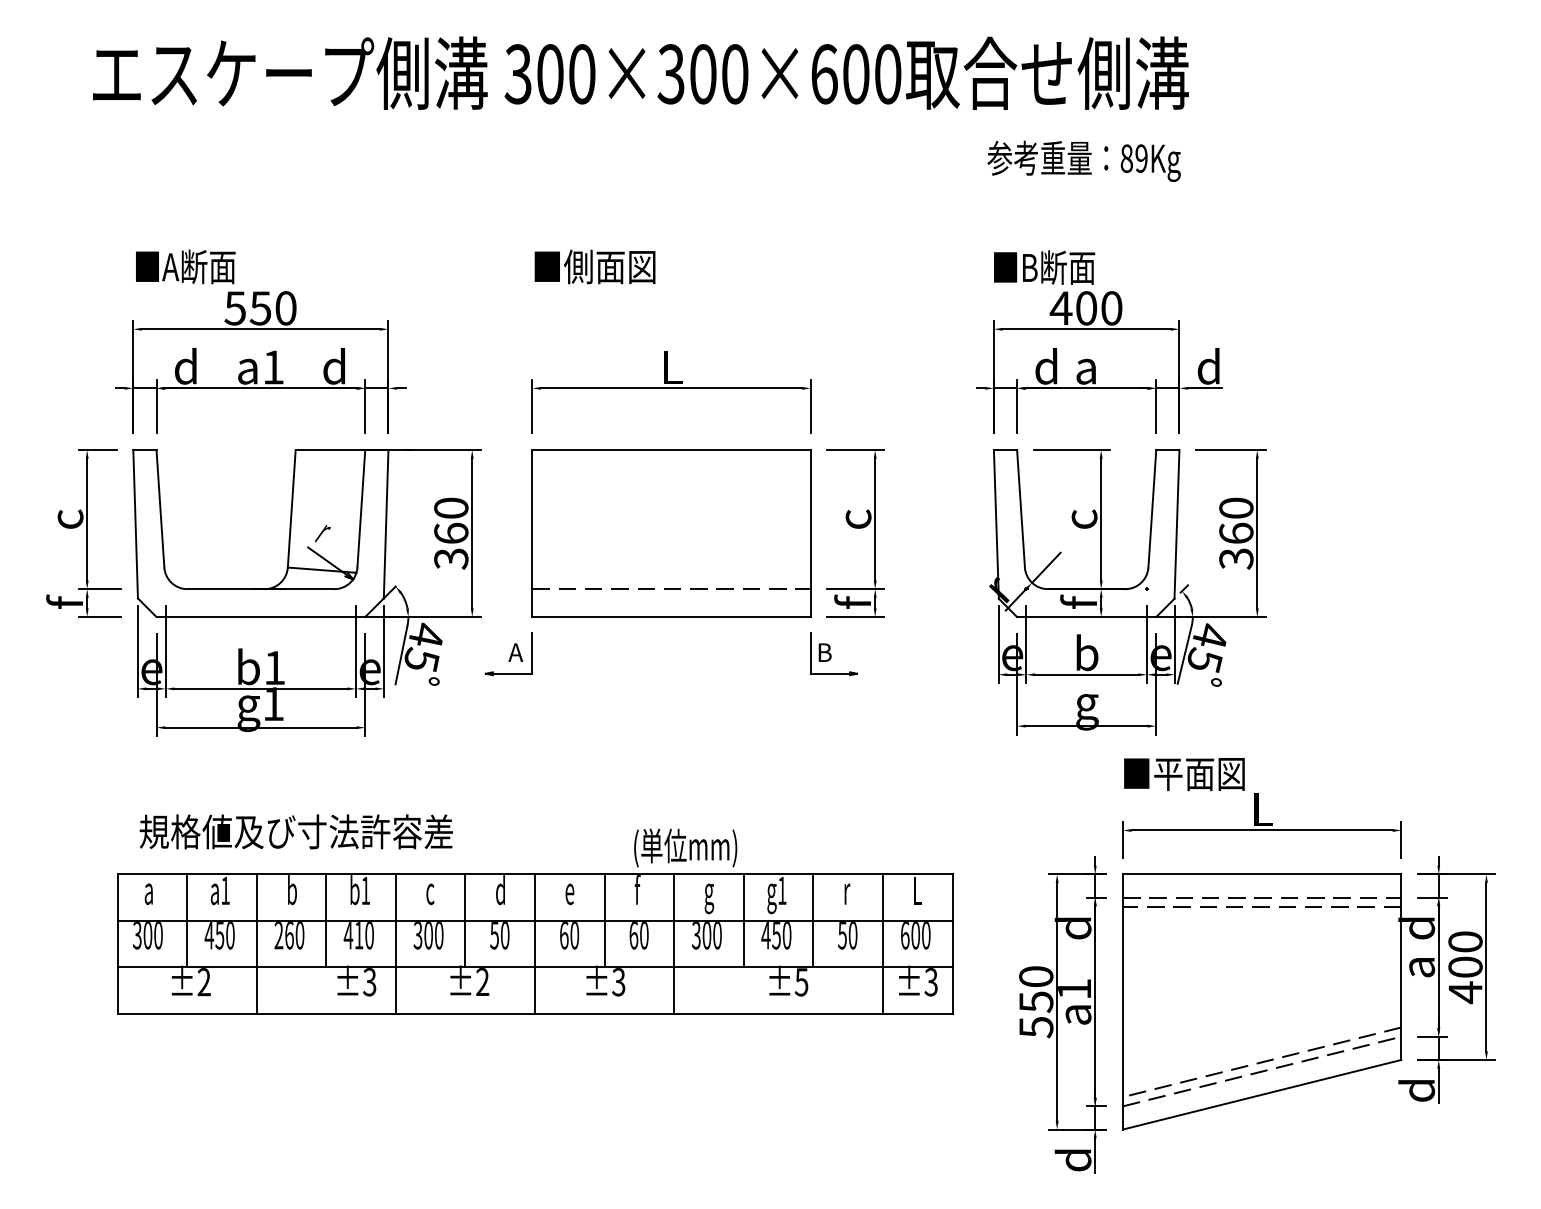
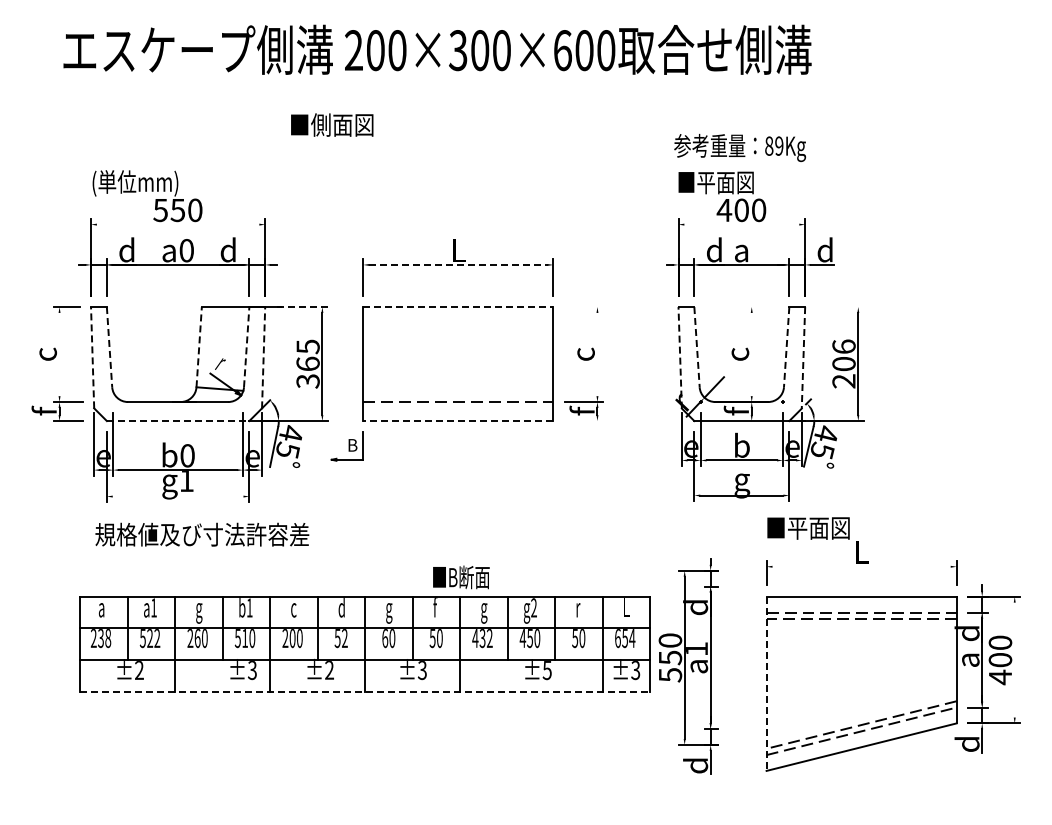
text: (517, 75) -> (353, 51), 300×300×600 -> 200×300×600
text: (1083, 160) -> (739, 147), moved
text: (595, 266) -> (332, 124), moved
text: (1062, 267) -> (725, 182), ■B断面 -> ■平面図
text: (198, 269) -> (135, 183), ■A断面 -> (単位mm)
line: (259, 329) -> (177, 224), removed
line: (1086, 329) -> (741, 224), removed
text: (273, 367) -> (186, 250), a1 -> a0
line: (671, 387) -> (458, 264), solid -> dashed
line: (443, 450) -> (302, 307), solid -> dashed
line: (671, 450) -> (458, 307), solid -> dashed
line: (854, 450) -> (583, 307), removed
line: (1071, 450) -> (731, 307), removed
line: (1231, 450) -> (840, 307), removed
line: (292, 507) -> (199, 346), solid -> dashed
line: (361, 507) -> (246, 346), solid -> dashed
text: (450, 507) -> (307, 346), 360 -> 365
line: (160, 509) -> (109, 347), solid -> dashed
line: (1021, 509) -> (697, 347), solid -> dashed
line: (1152, 509) -> (786, 347), solid -> dashed
line: (87, 519) -> (59, 354), removed
line: (875, 519) -> (597, 354), removed
line: (1100, 519) -> (751, 354), removed
line: (135, 523) -> (92, 357), solid -> dashed
line: (385, 523) -> (263, 357), solid -> dashed
line: (996, 523) -> (680, 357), solid -> dashed
line: (1177, 523) -> (803, 357), solid -> dashed
text: (1235, 532) -> (843, 363), 360 -> 206
line: (261, 617) -> (178, 421), solid -> dashed
line: (671, 617) -> (458, 421), solid -> dashed
line: (854, 617) -> (583, 421), removed
text: (516, 652) -> (352, 445), A -> B
part: (834, 654) -> (569, 446), removed
text: (274, 667) -> (187, 455), b1 -> b0
line: (259, 727) -> (177, 496), removed
line: (1261, 830) -> (861, 566), removed
text: (296, 831) -> (202, 534), moved
text: (686, 847) -> (468, 578), (単位mm) -> ■B断面
text: (781, 890) -> (533, 607), g1 -> g2
text: (292, 894) -> (199, 610), b -> g
text: (570, 898) -> (389, 613), e -> g
text: (147, 935) -> (100, 638), 300 -> 238
text: (218, 935) -> (149, 638), 450 -> 522
text: (347, 935) -> (237, 638), 410 -> 510
text: (504, 935) -> (344, 638), 50 -> 52
text: (633, 935) -> (432, 638), 60 -> 50
text: (706, 935) -> (482, 638), 300 -> 432
text: (920, 935) -> (628, 638), 600 -> 654
text: (418, 937) -> (285, 639), 300 -> 200
line: (1486, 966) -> (1014, 659), removed
line: (1122, 1002) -> (766, 684), solid -> dashed
line: (535, 1013) -> (365, 691), solid -> dashed
part: (1062, 1014) -> (688, 666), moved

